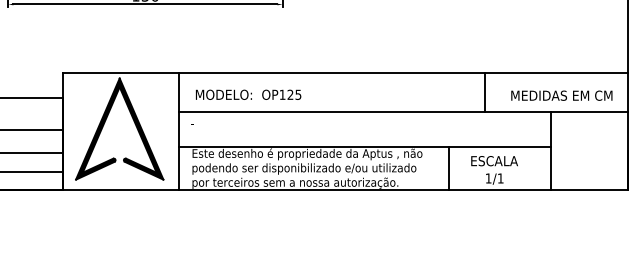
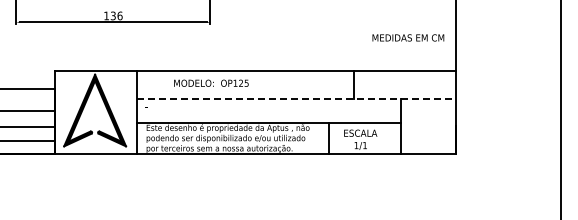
text: (248, 93) -> (211, 82), moved
text: (562, 95) -> (408, 37), moved
line: (403, 112) -> (296, 98), solid -> dashed

